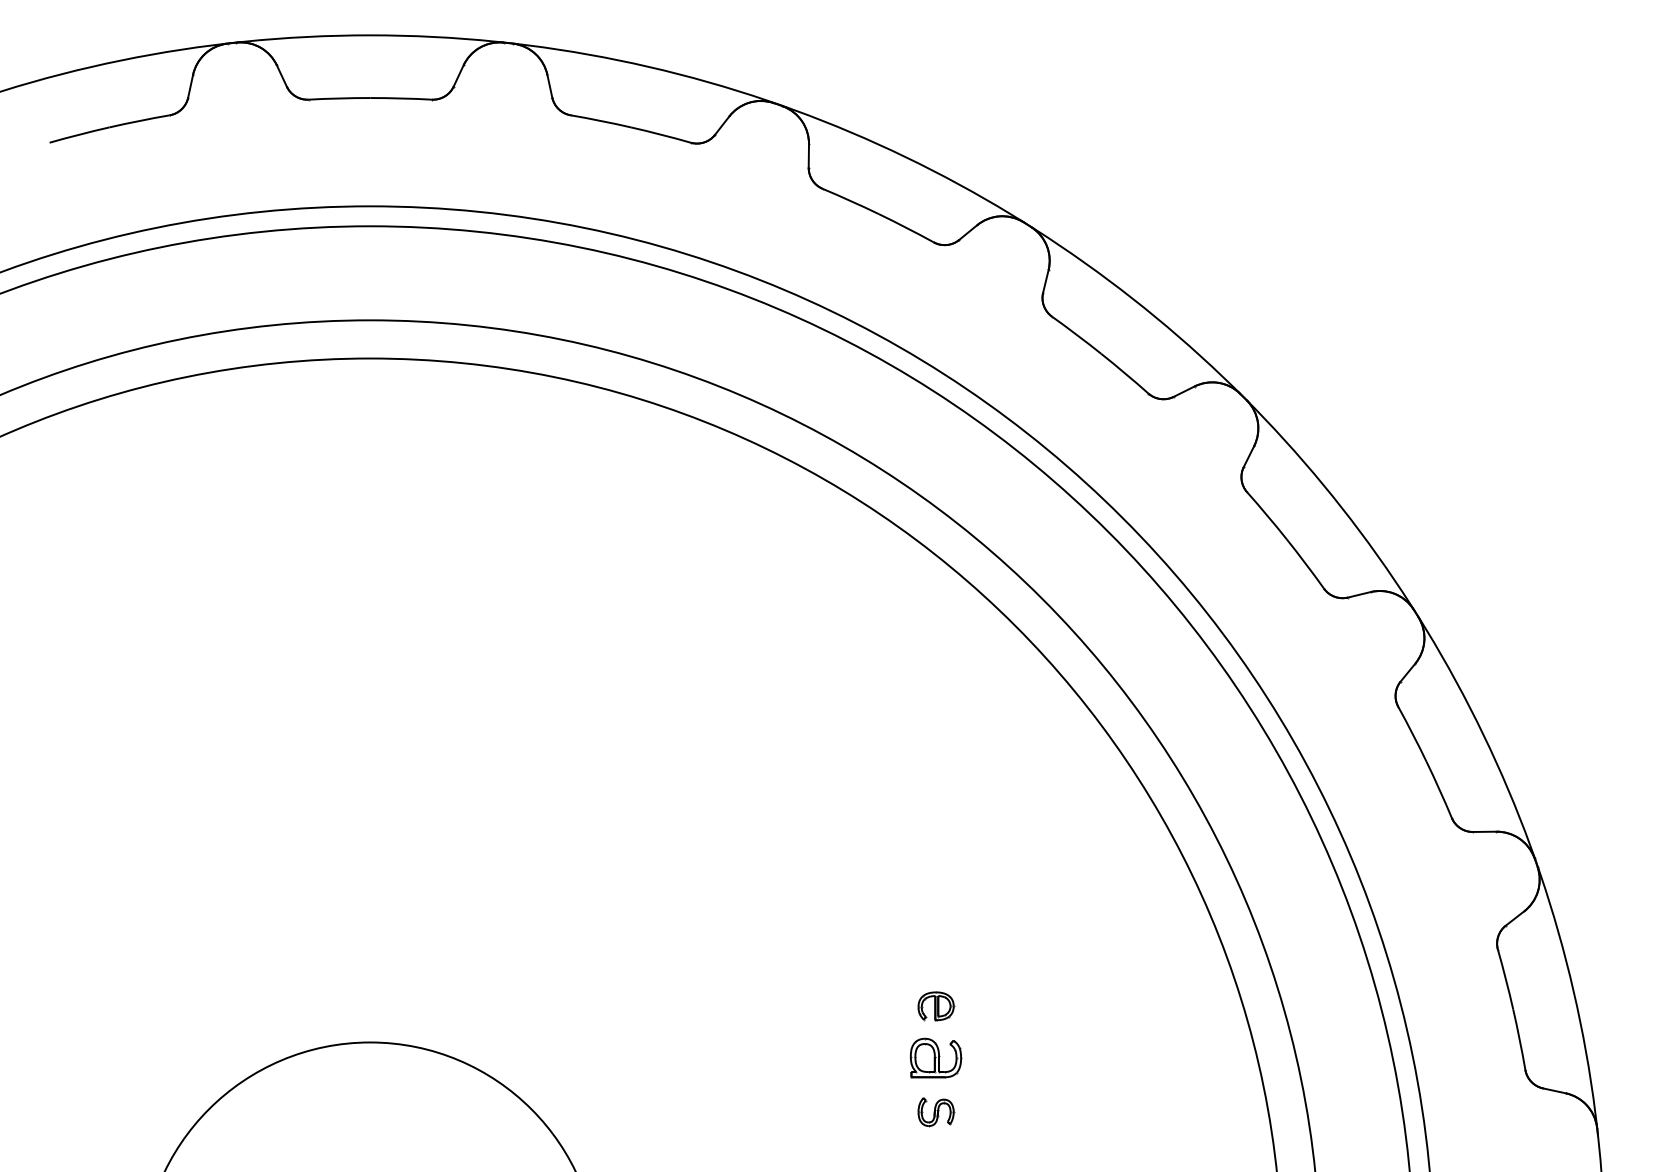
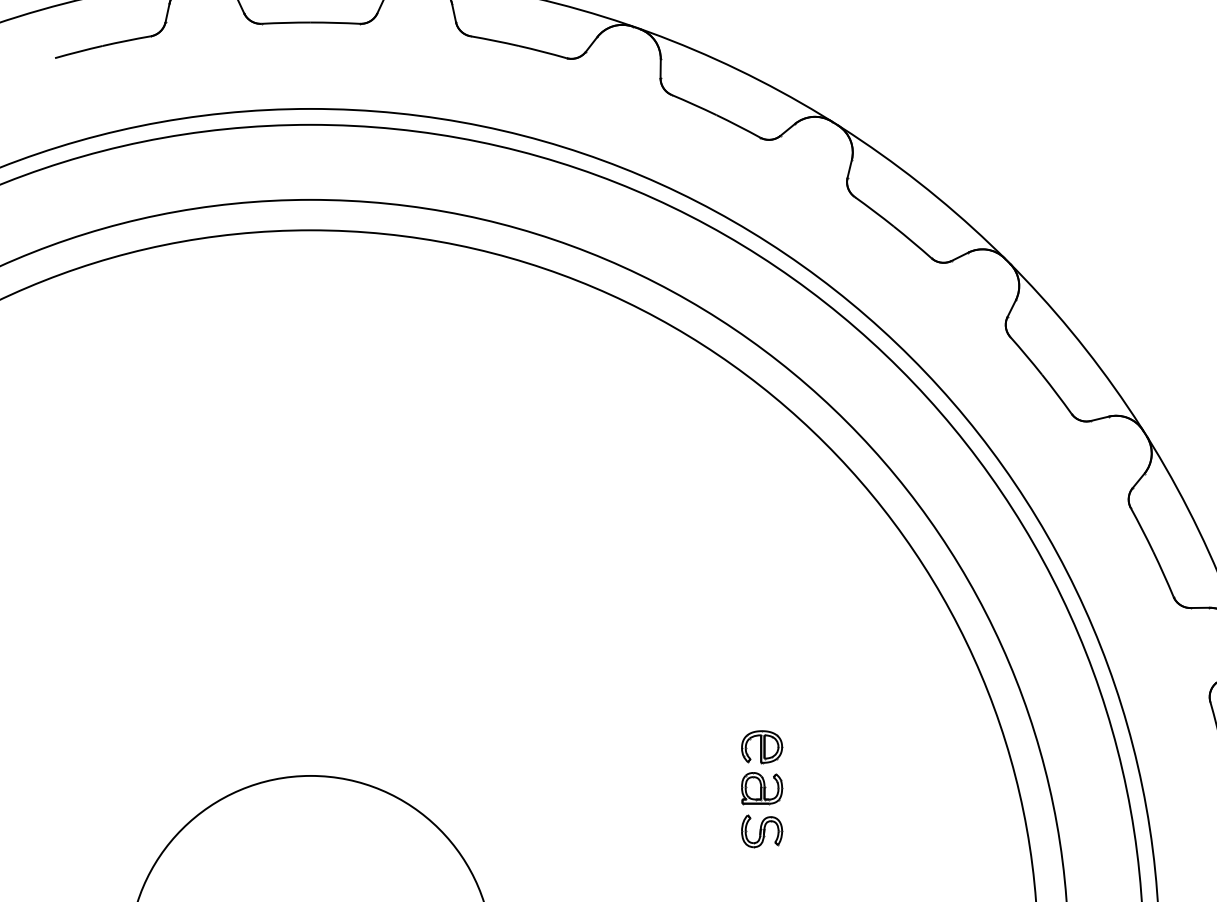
part: (936, 1006) -> (762, 747), size x1.43
part: (936, 1112) -> (762, 831), size x1.43

